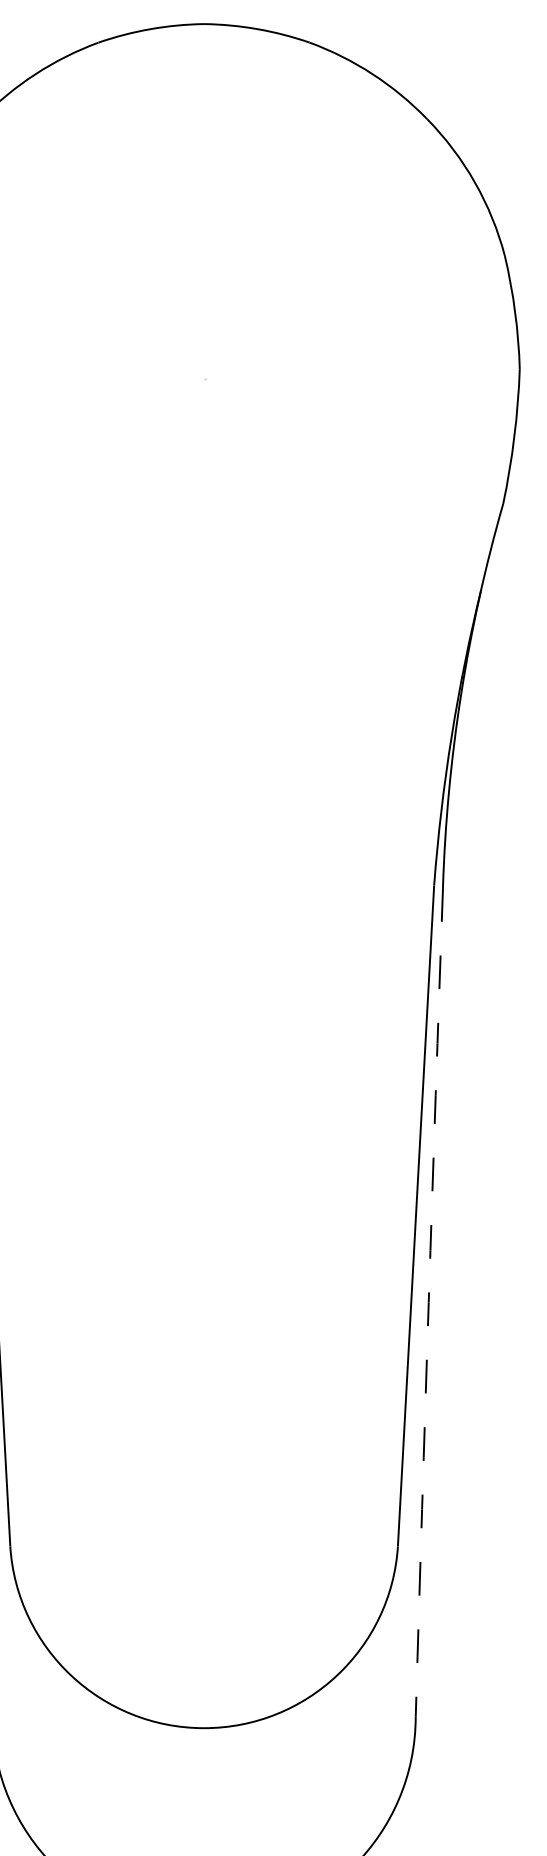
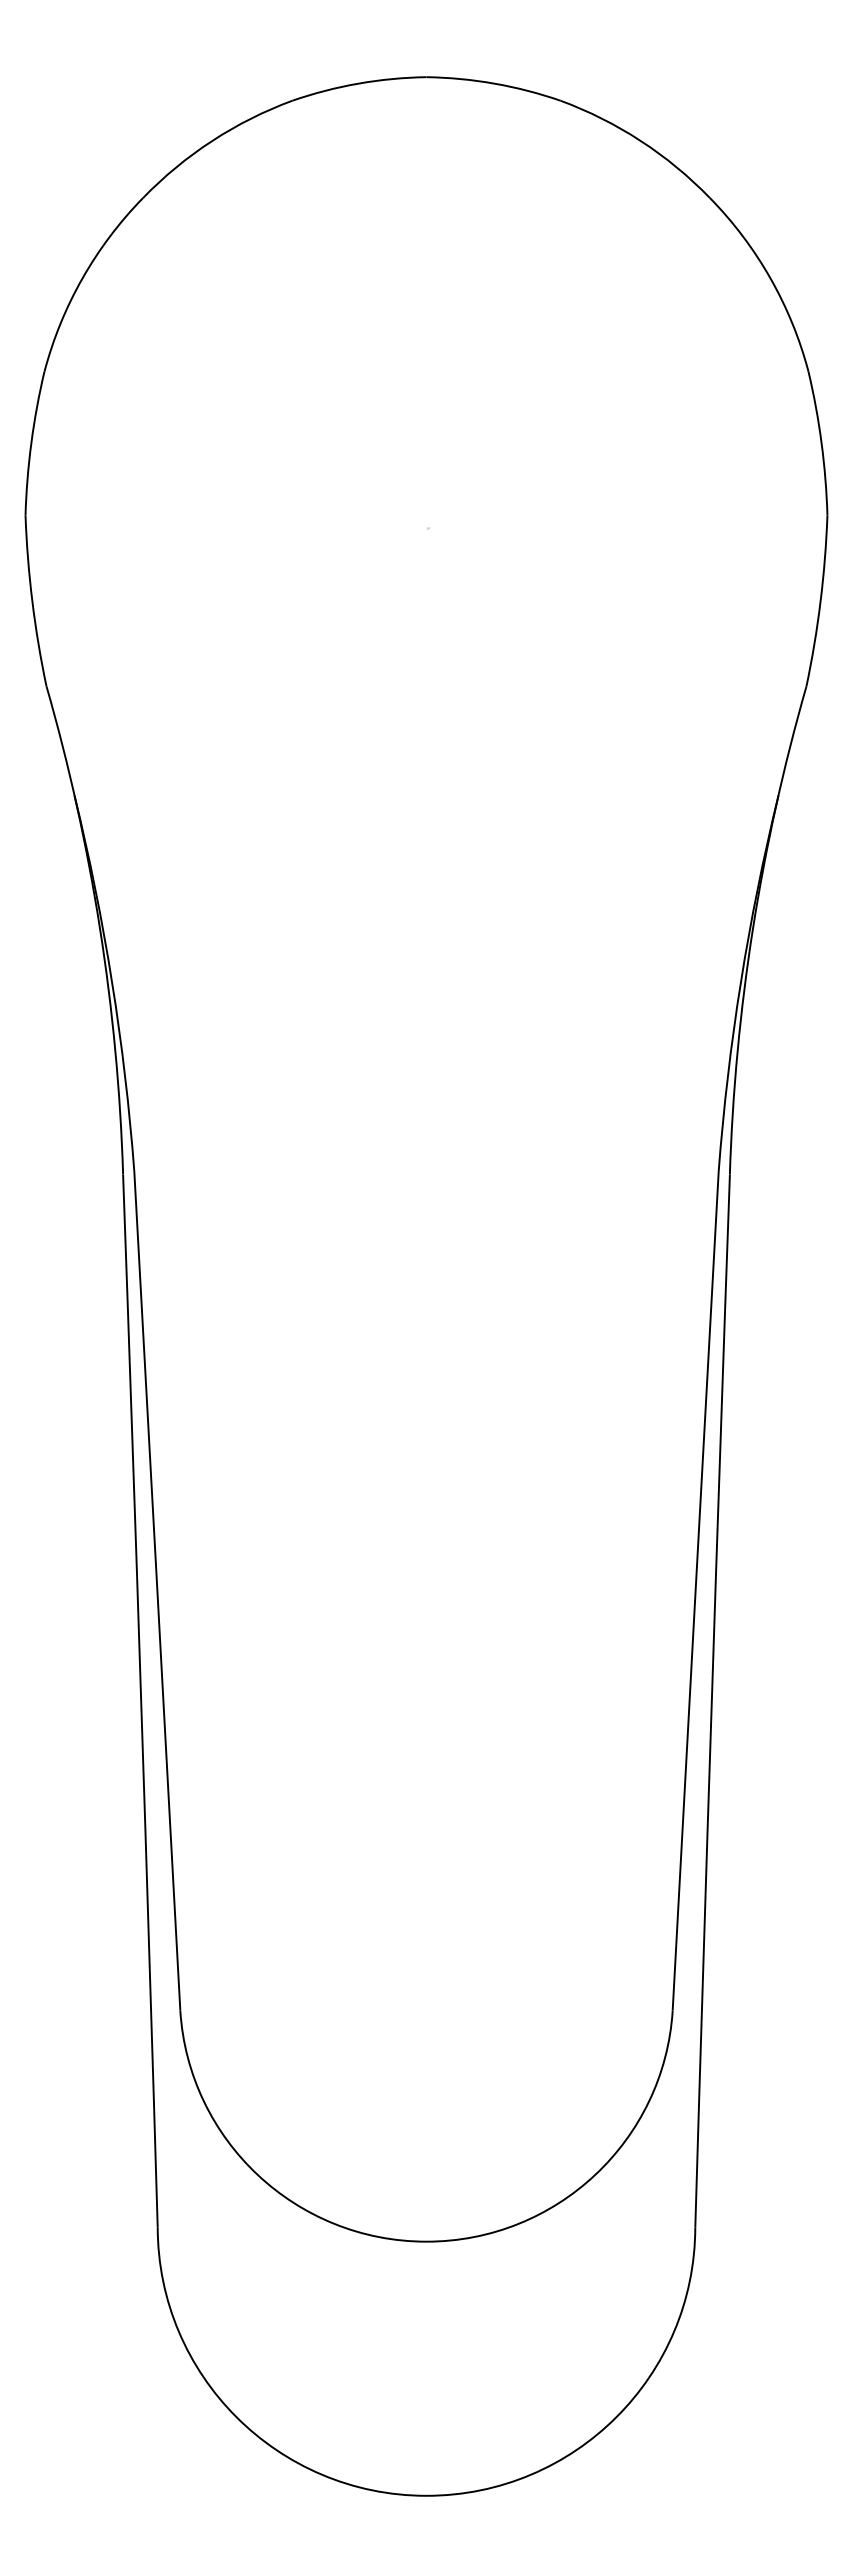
arc: (428, 1302) -> (711, 1700), dashed -> solid

